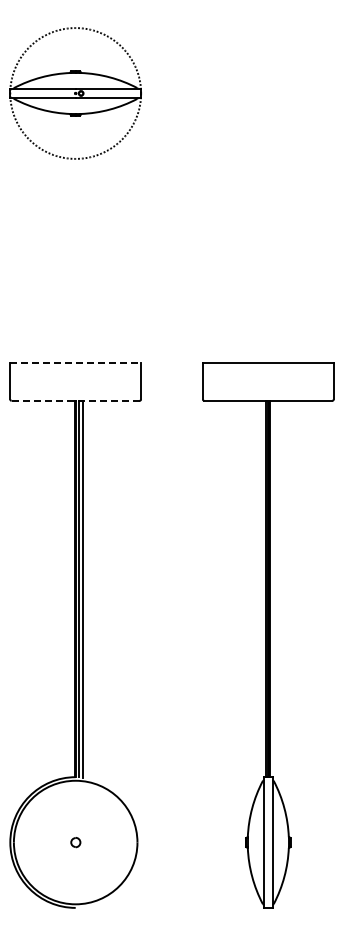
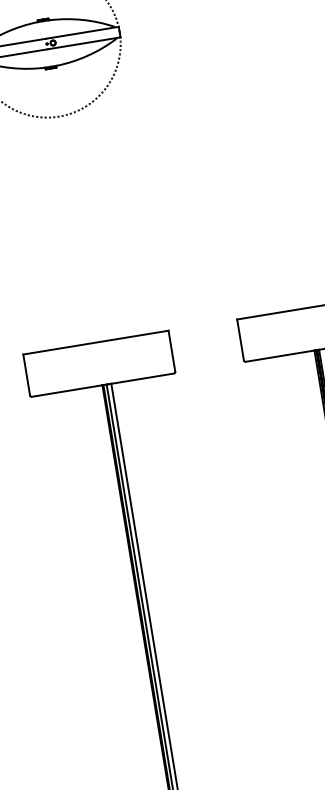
line: (76, 362) -> (96, 342), dashed -> solid
line: (75, 400) -> (102, 384), dashed -> solid

